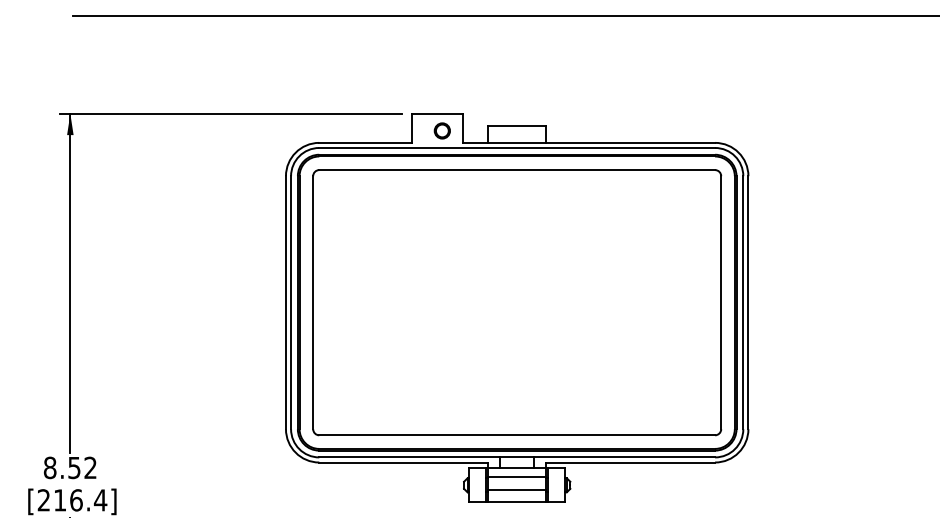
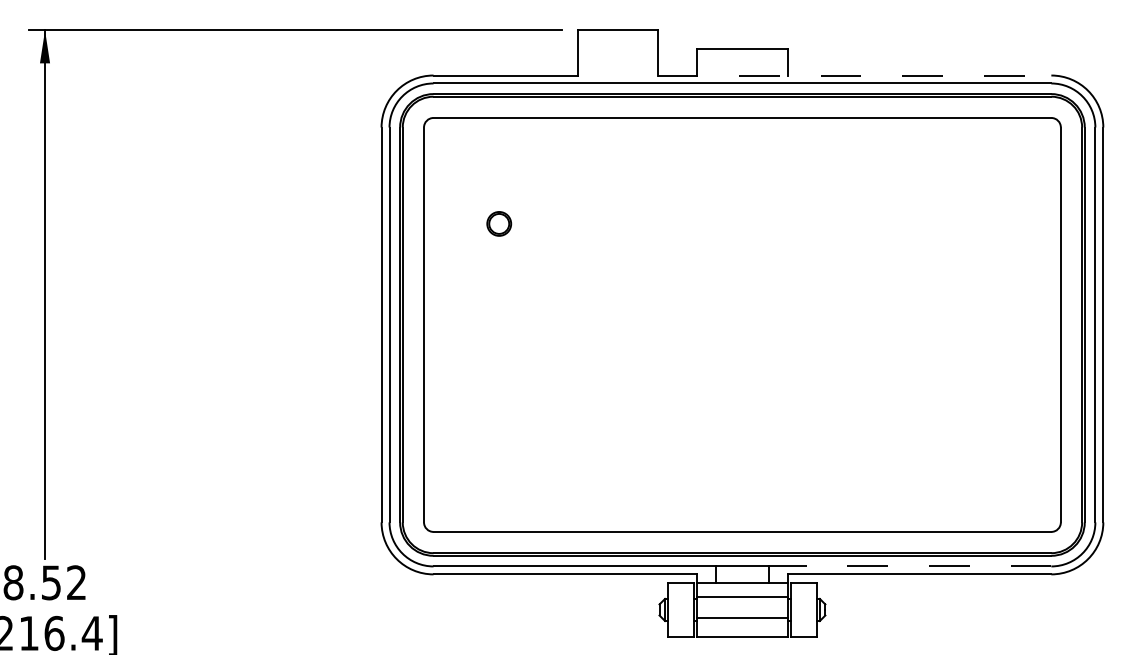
circle: (441, 130) -> (497, 223), moved
line: (589, 142) -> (855, 74), solid -> dashed
line: (624, 457) -> (909, 566), solid -> dashed

